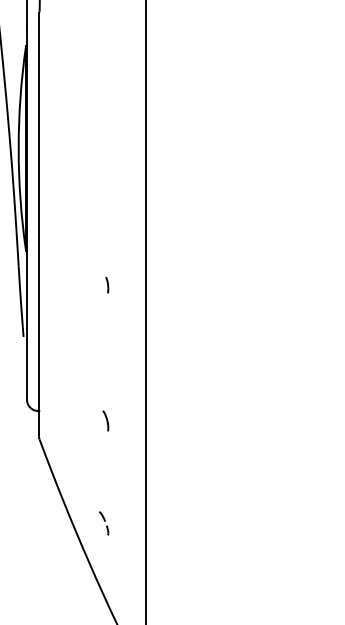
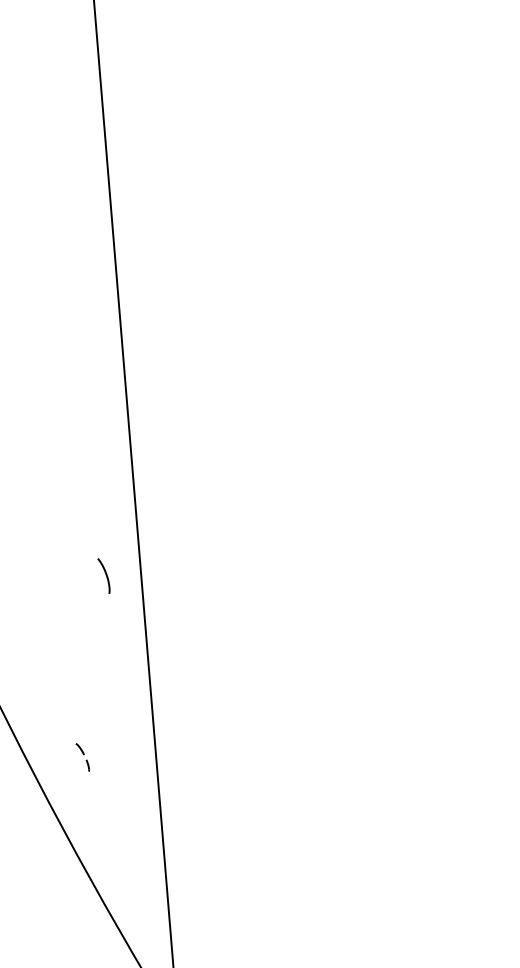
line: (107, 284) -> (54, 341), removed
part: (105, 420) -> (103, 575), moved
part: (104, 523) -> (83, 757), size x0.7

